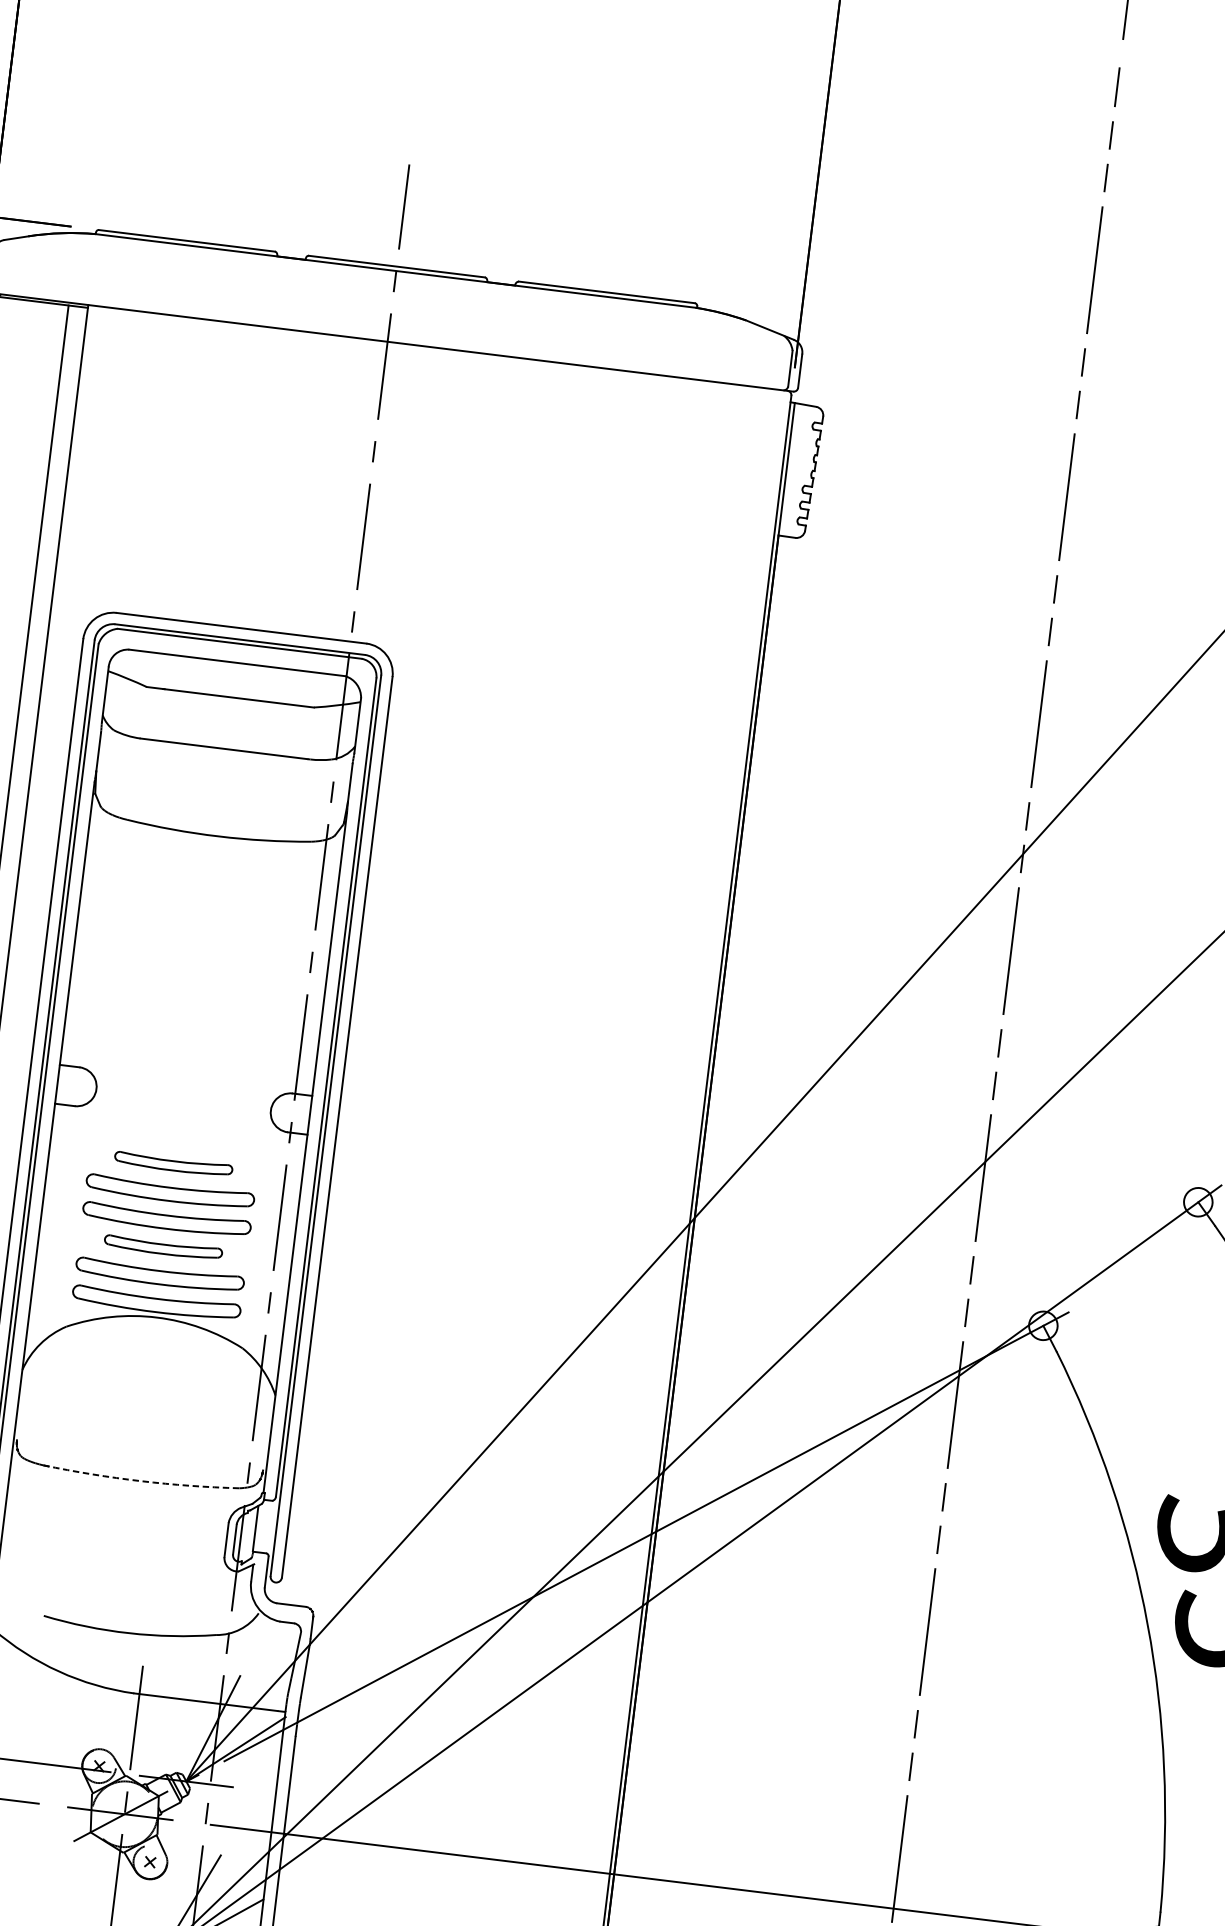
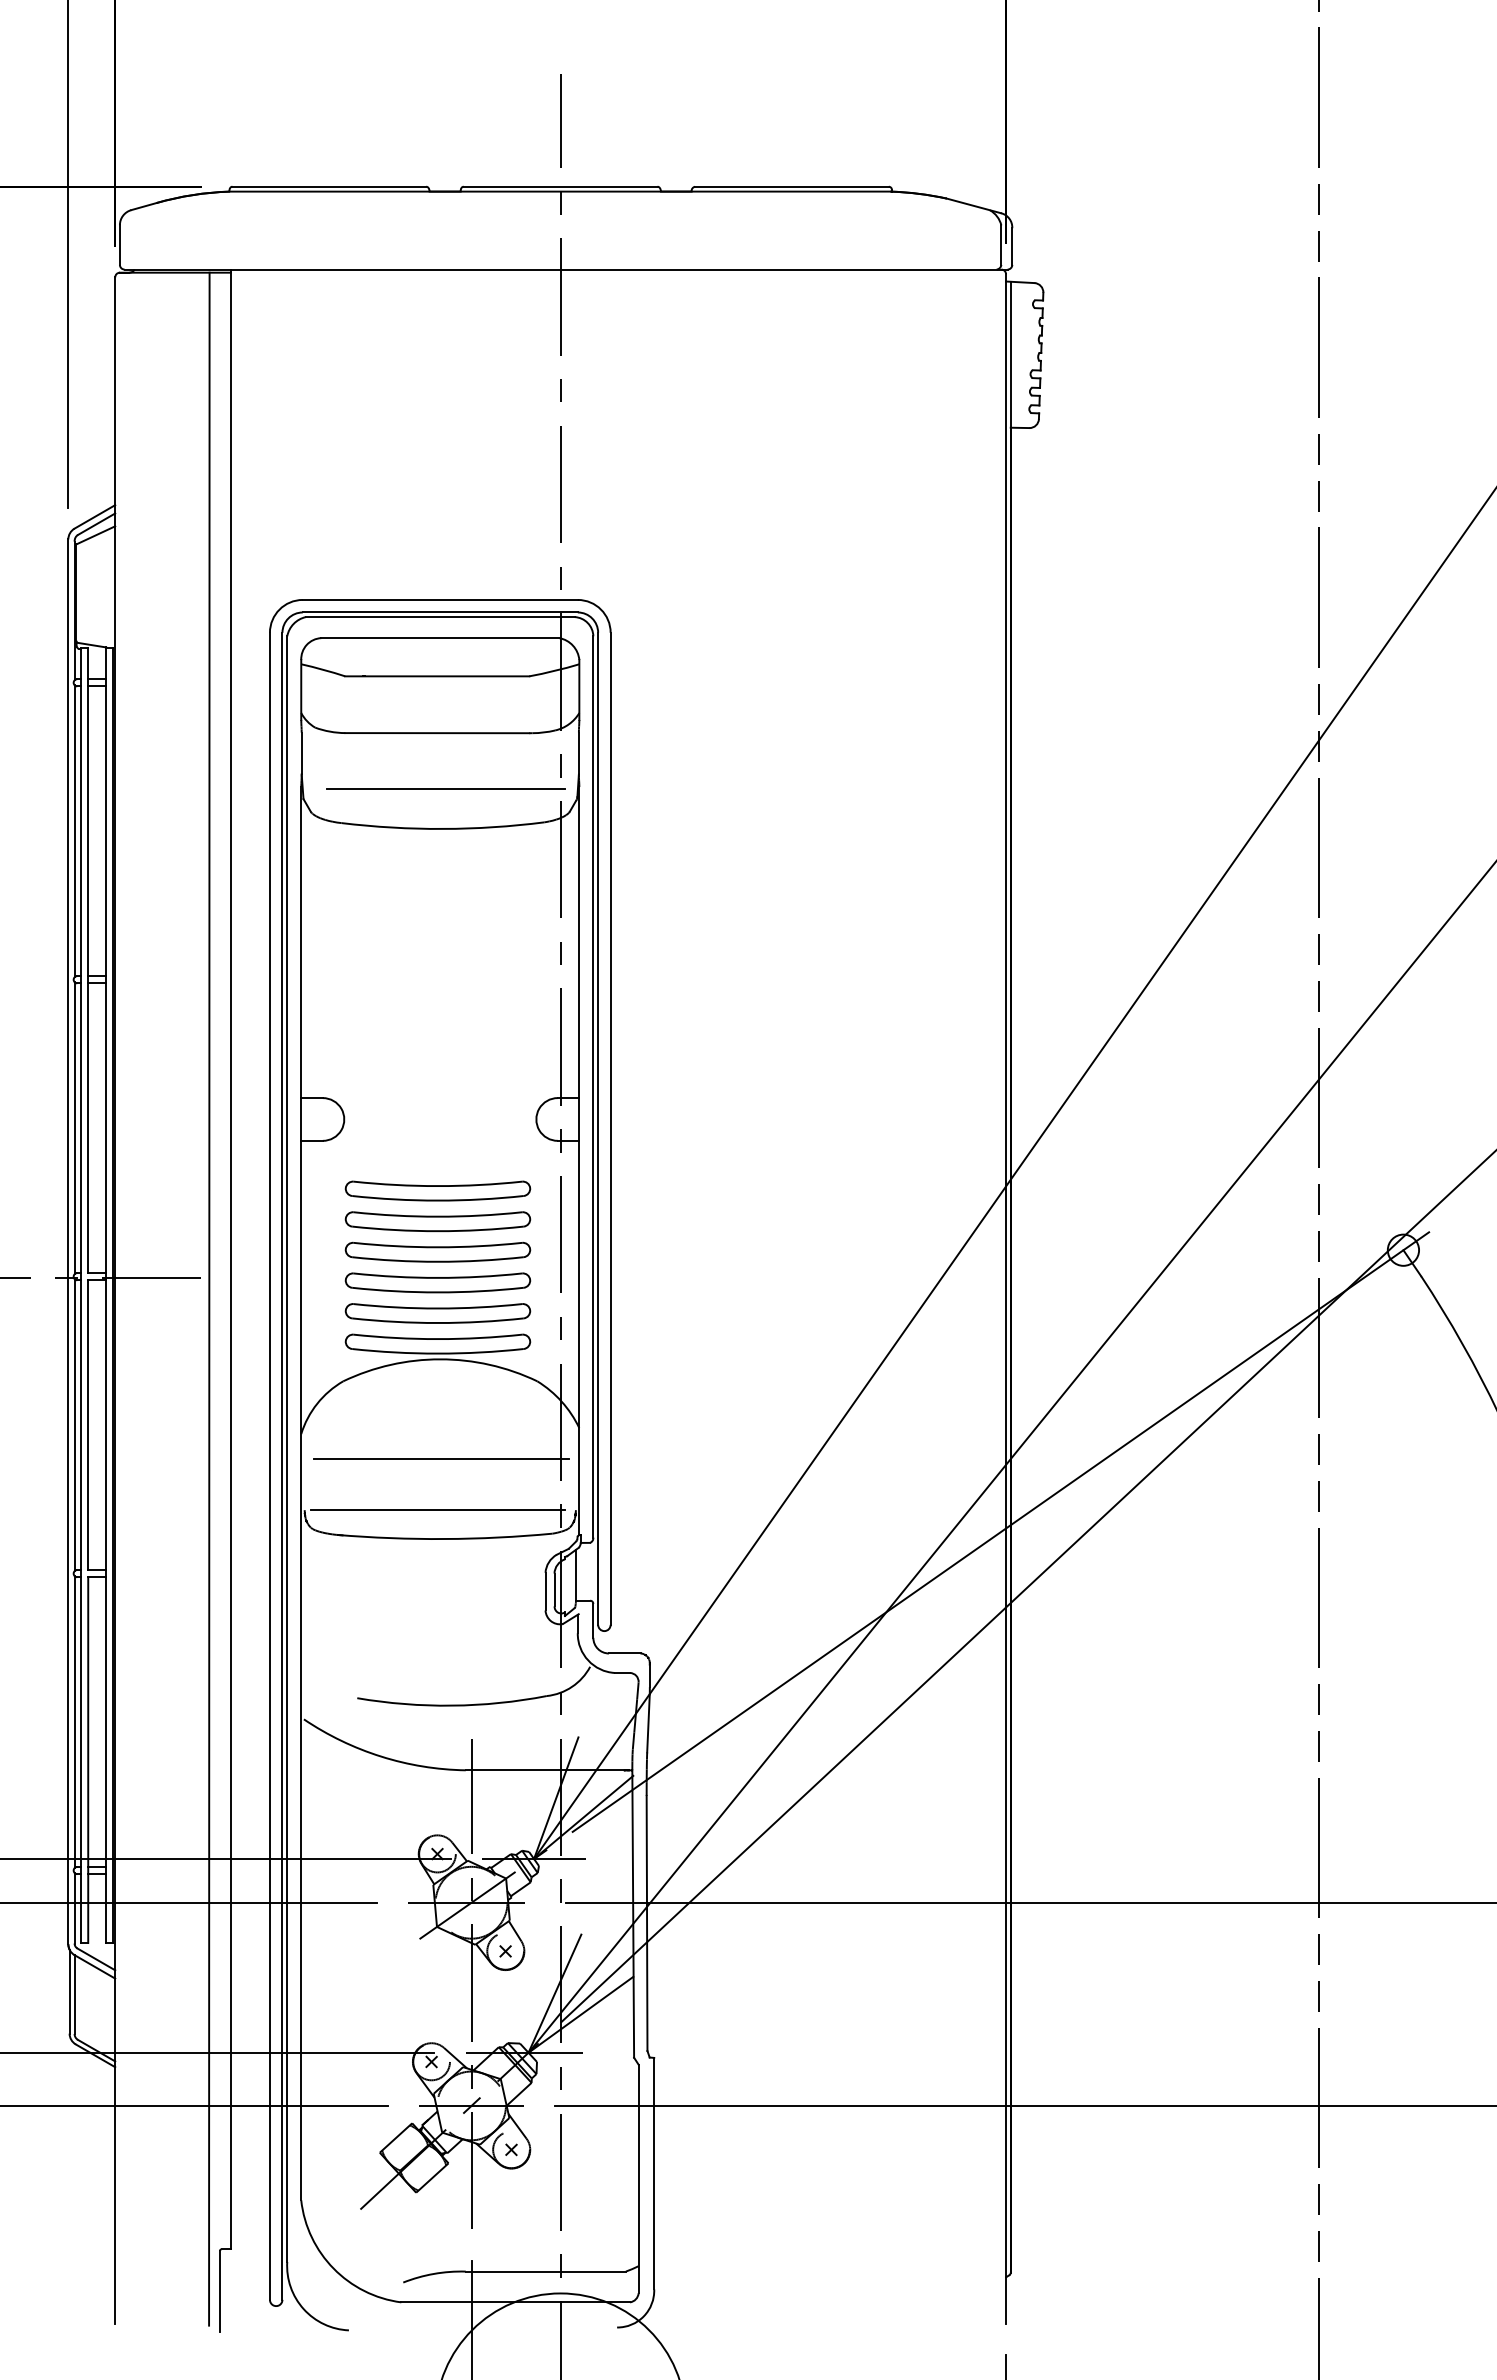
line: (226, 800) -> (446, 788), added
part: (173, 1163) -> (437, 1190), size x1.43
part: (162, 1247) -> (437, 1282), size x1.43
line: (146, 1407) -> (440, 1458), added
line: (137, 1454) -> (437, 1510), added
arc: (140, 1481) -> (444, 1539), dashed -> solid

